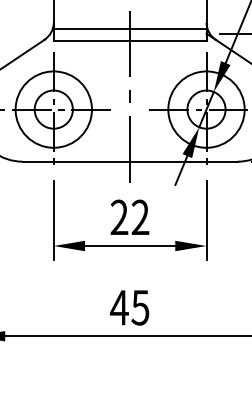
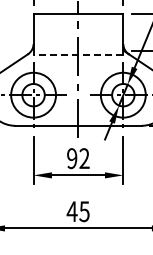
line: (130, 28) -> (78, 47), removed
line: (130, 40) -> (78, 54), solid -> dashed
text: (120, 217) -> (72, 158), 22 -> 92

